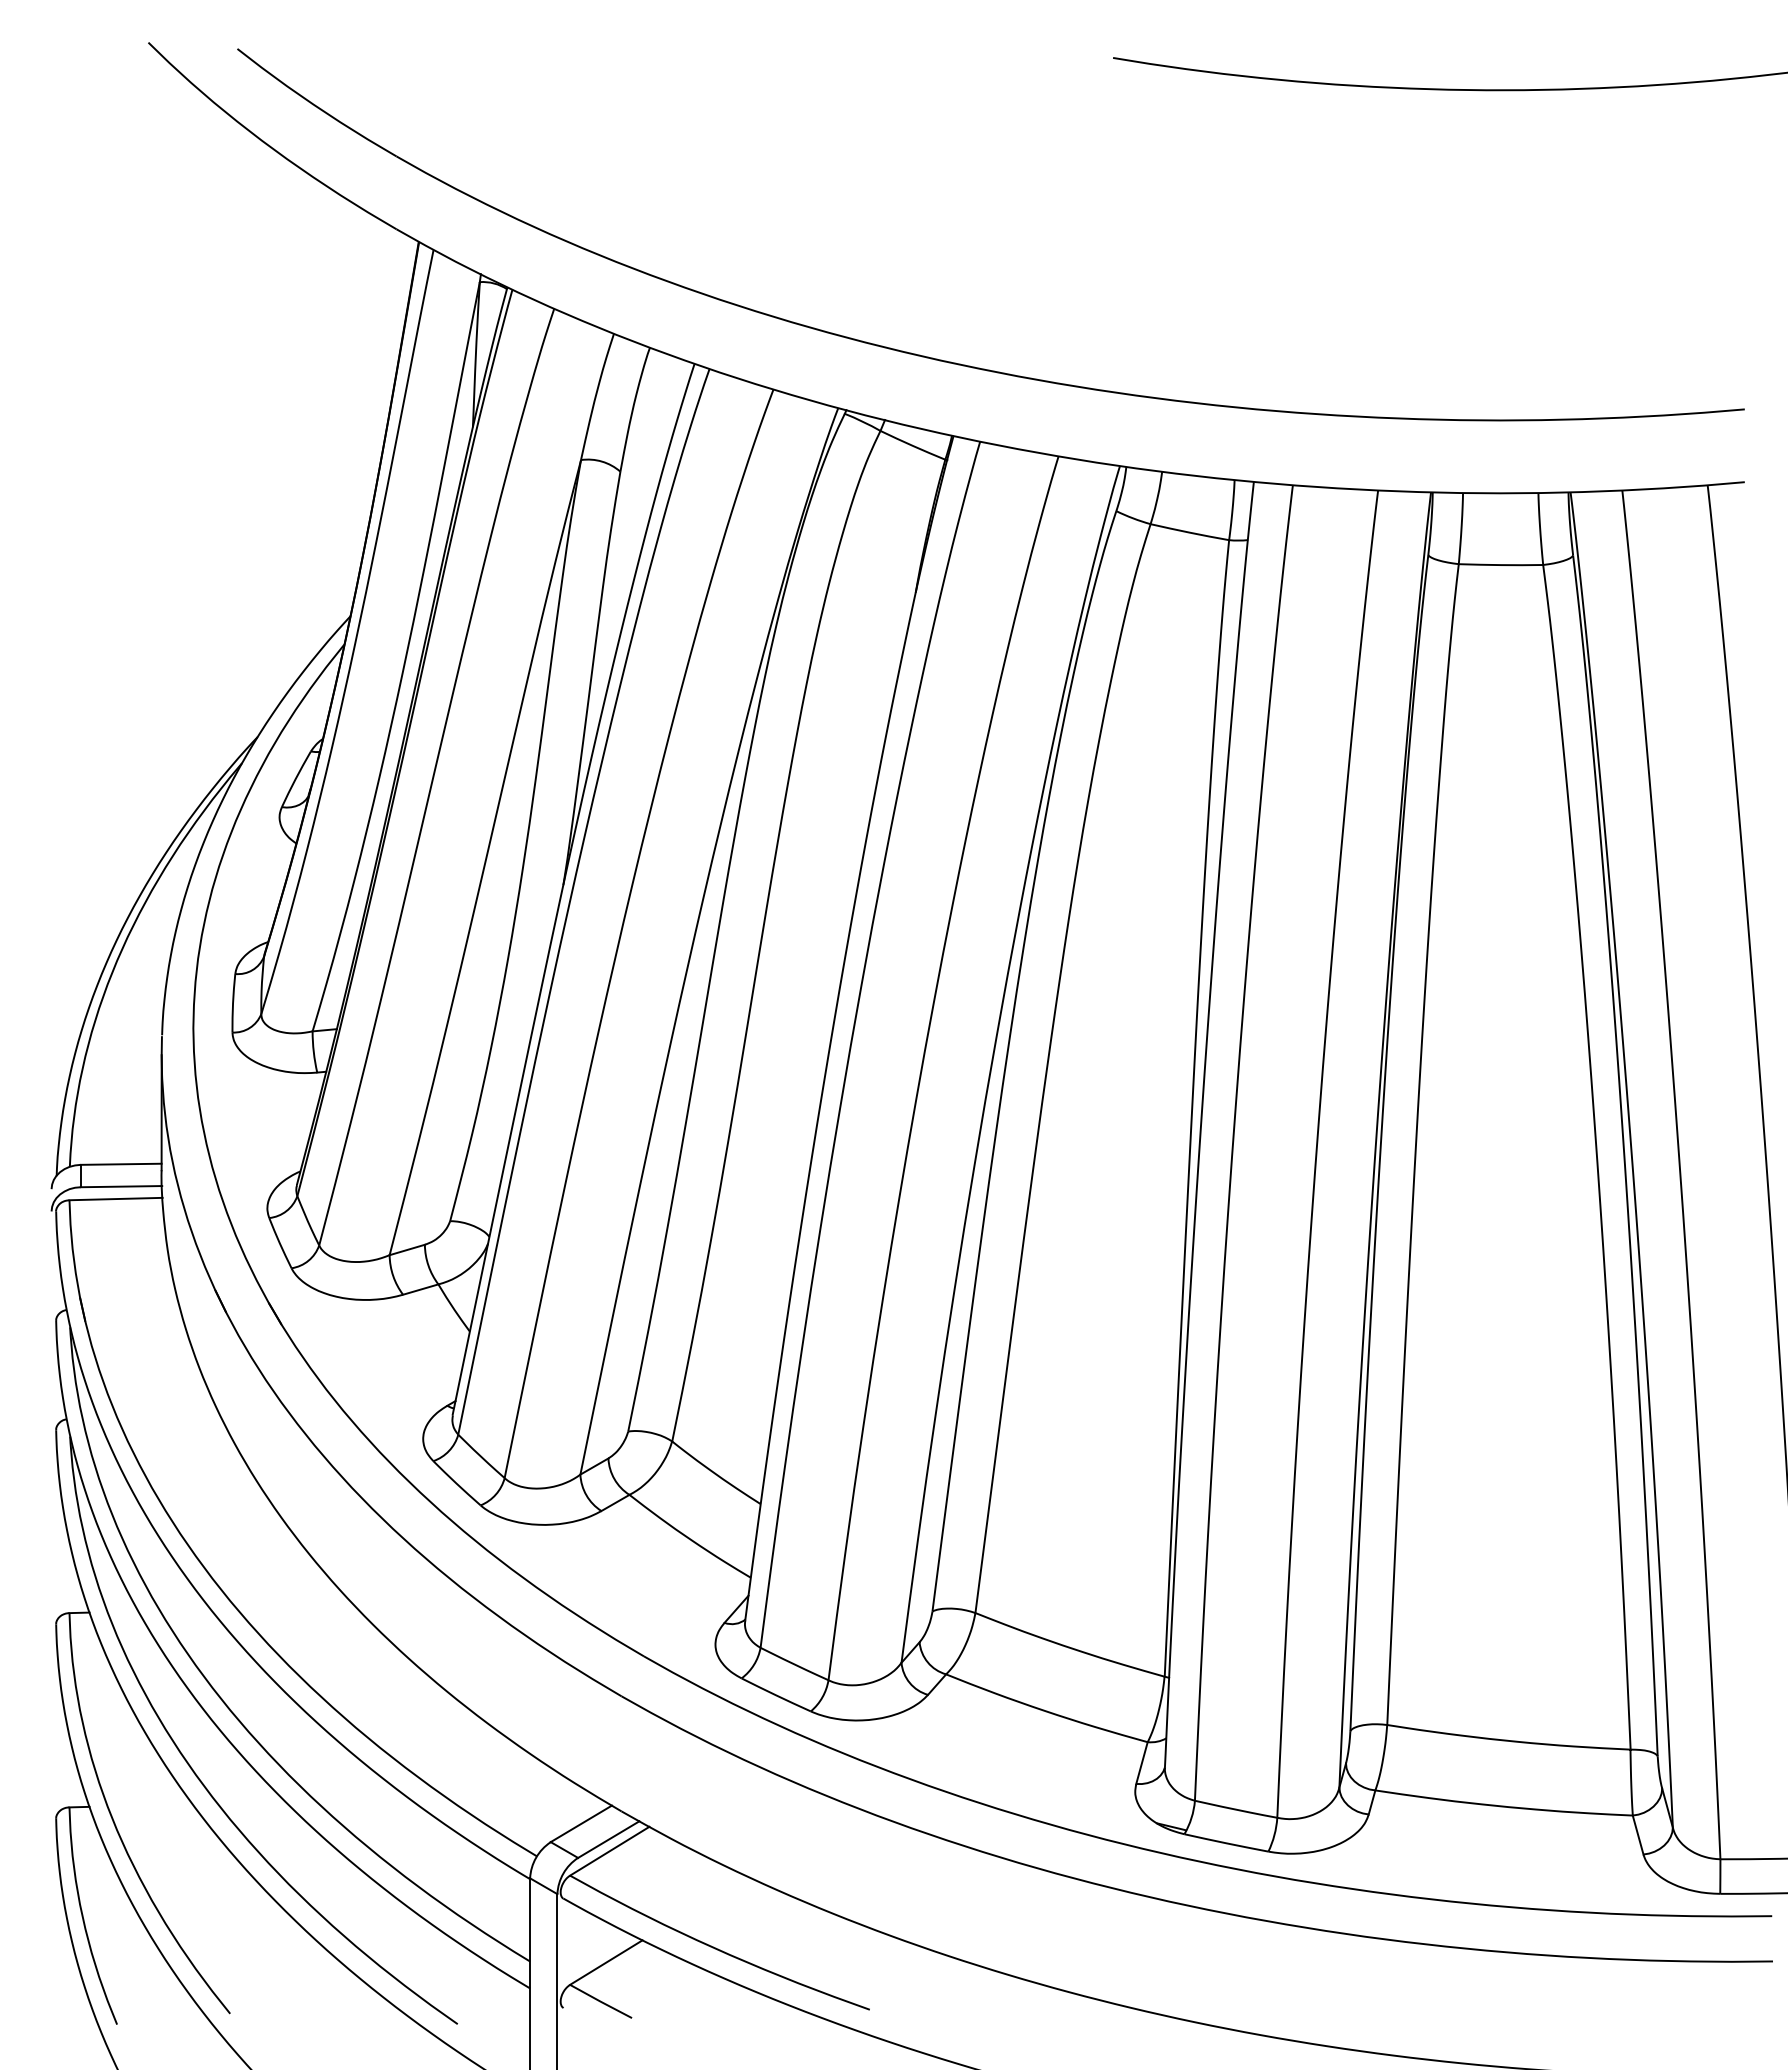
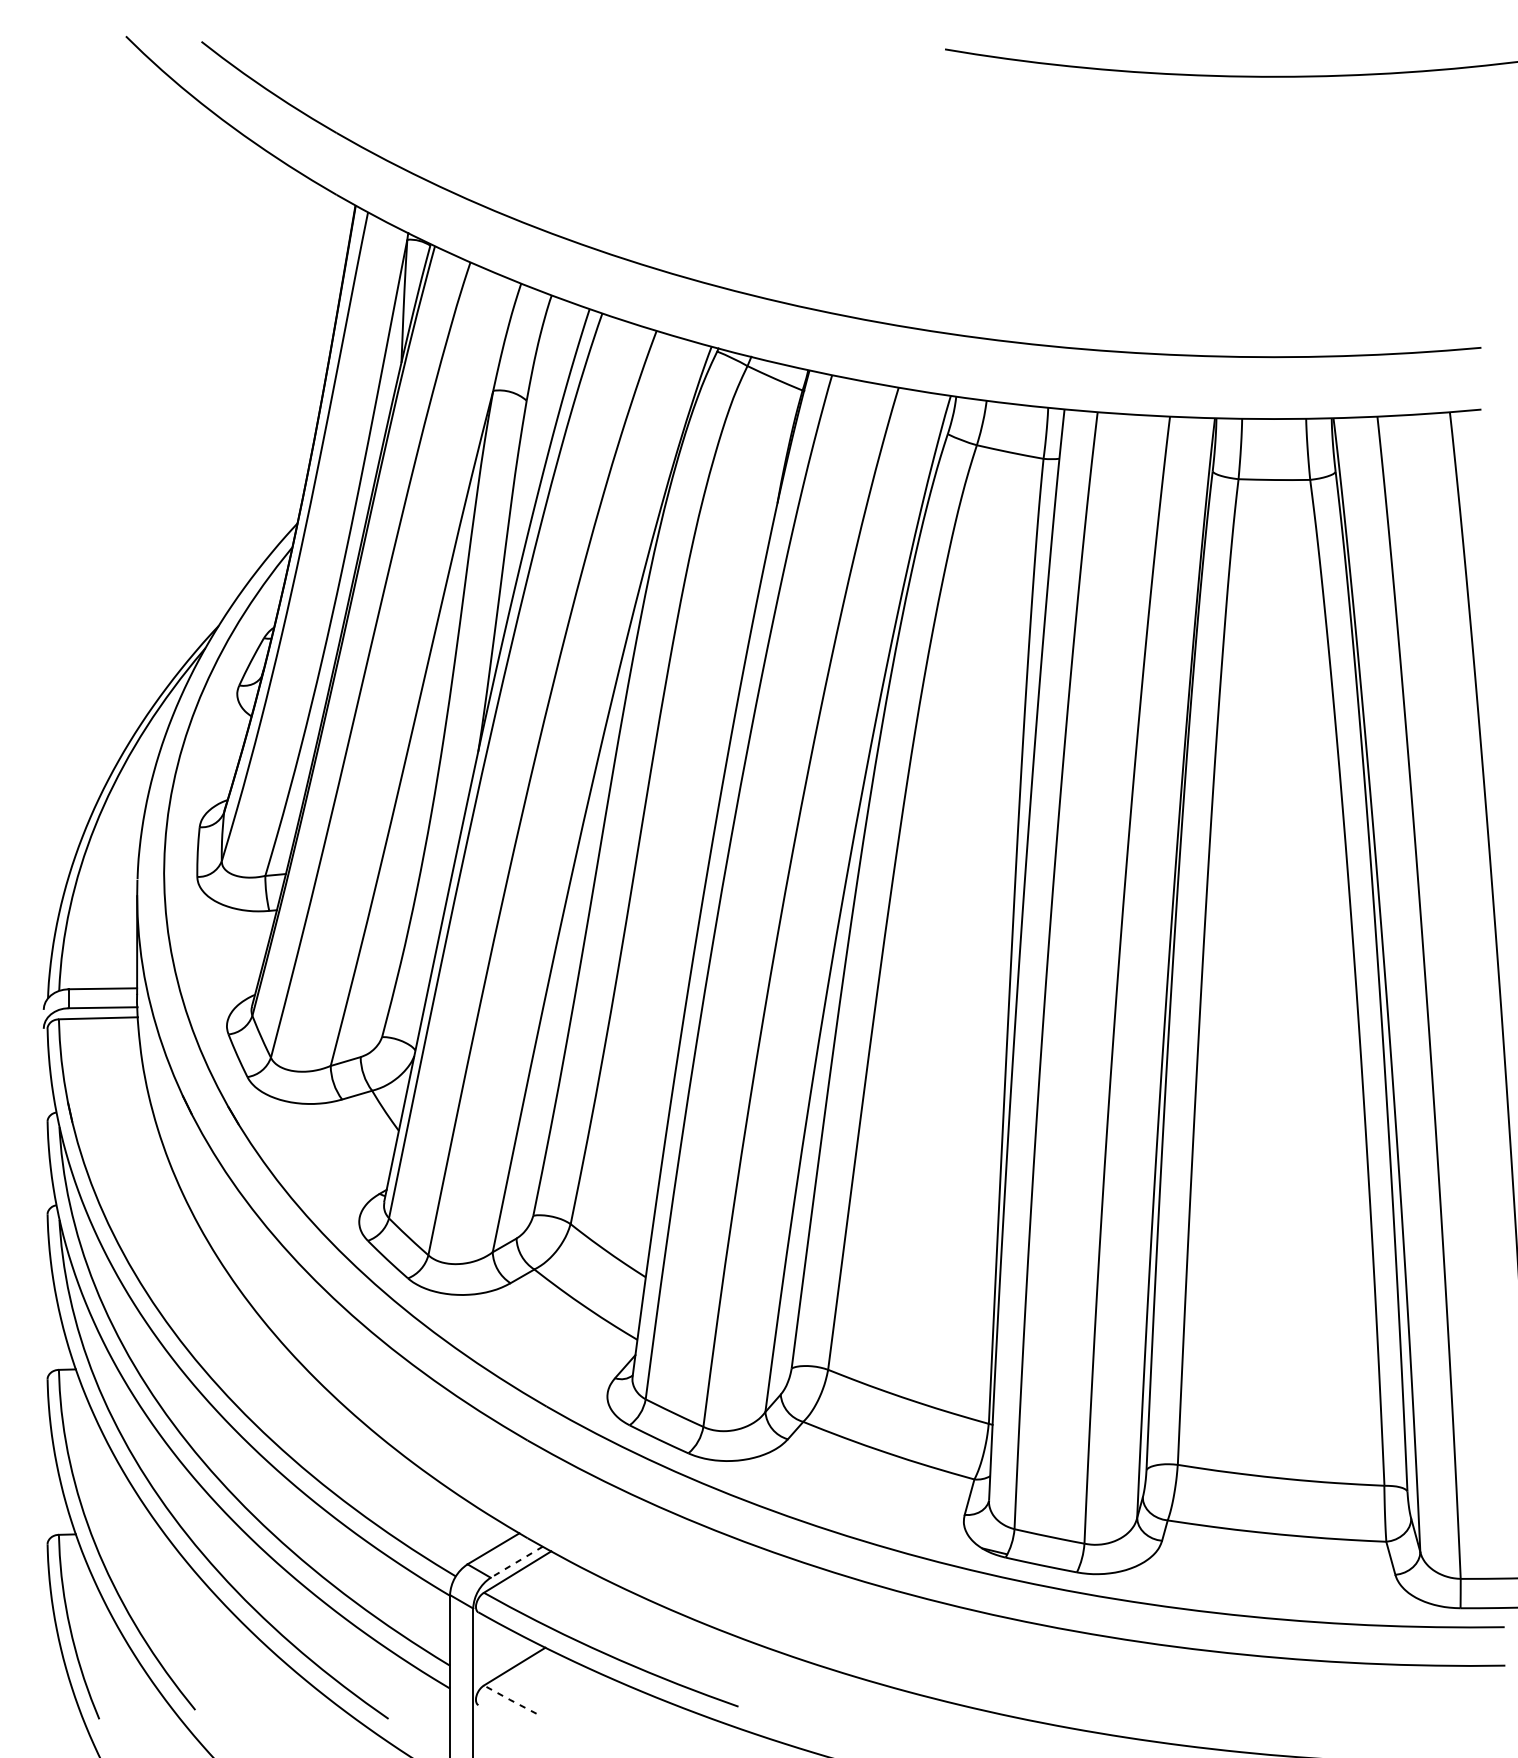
line: (608, 1839) -> (516, 1562), solid -> dashed
line: (600, 2001) -> (509, 1699), solid -> dashed

